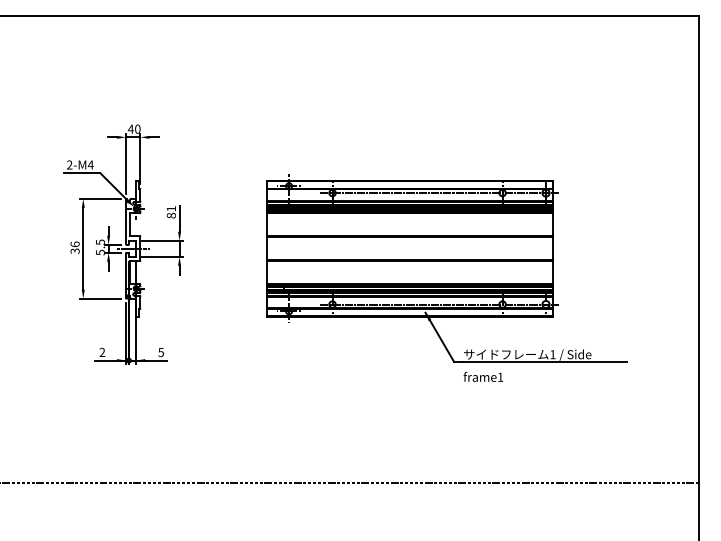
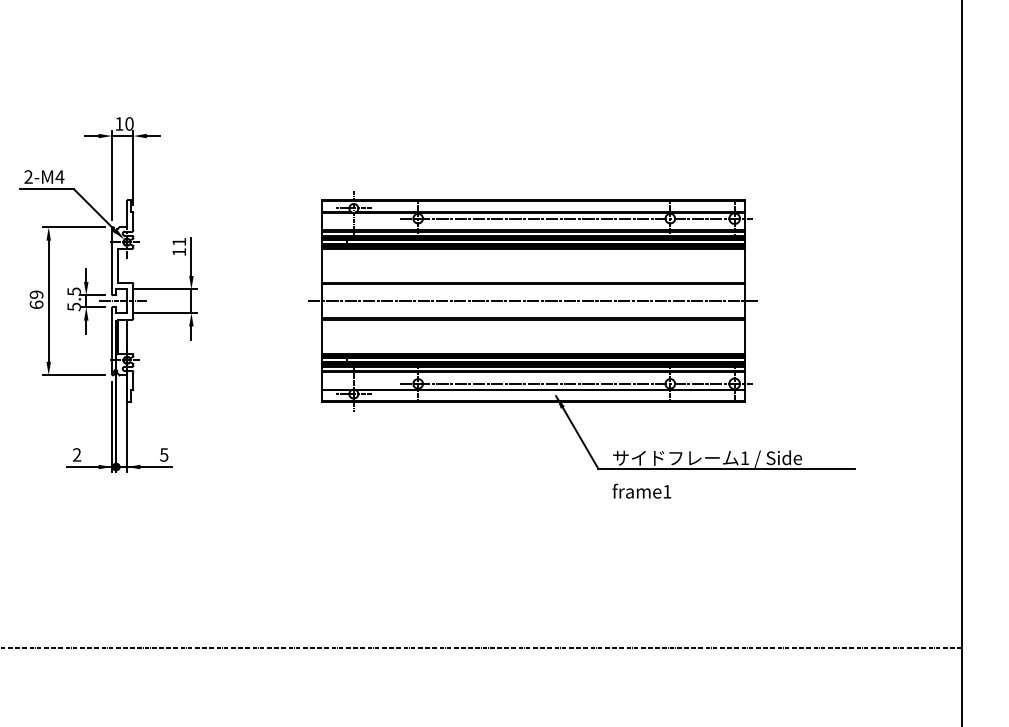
text: (130, 128) -> (118, 122), 40 -> 10
text: (170, 215) -> (177, 251), 81 -> 11
text: (74, 247) -> (35, 299), 36 -> 69
line: (410, 248) -> (533, 300), added

